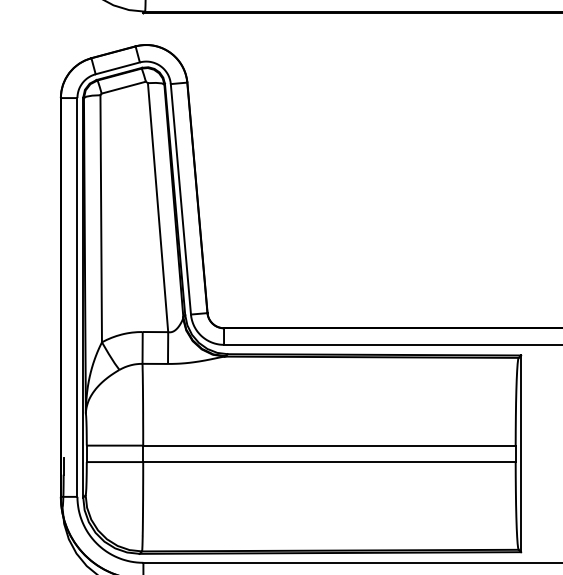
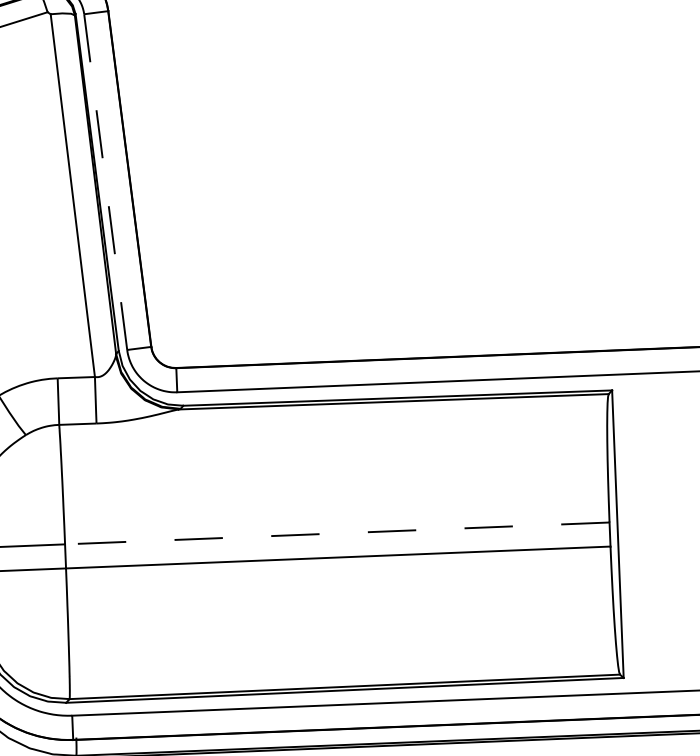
line: (180, 199) -> (105, 182), solid -> dashed
line: (328, 445) -> (335, 533), solid -> dashed

